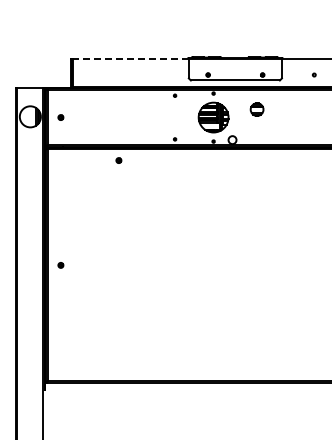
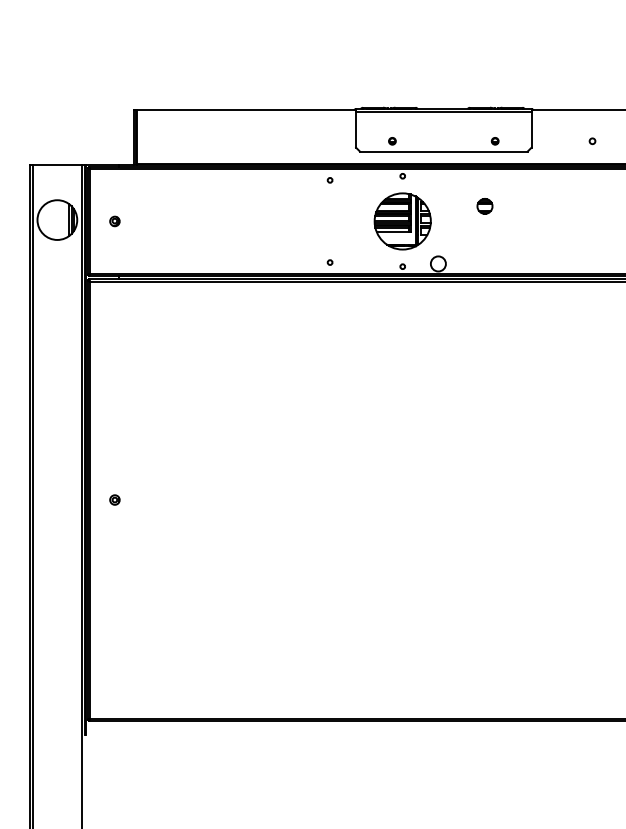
line: (130, 58) -> (246, 110), dashed -> solid
part: (257, 109) -> (485, 206), size x0.62
part: (118, 160) -> (223, 302), removed

